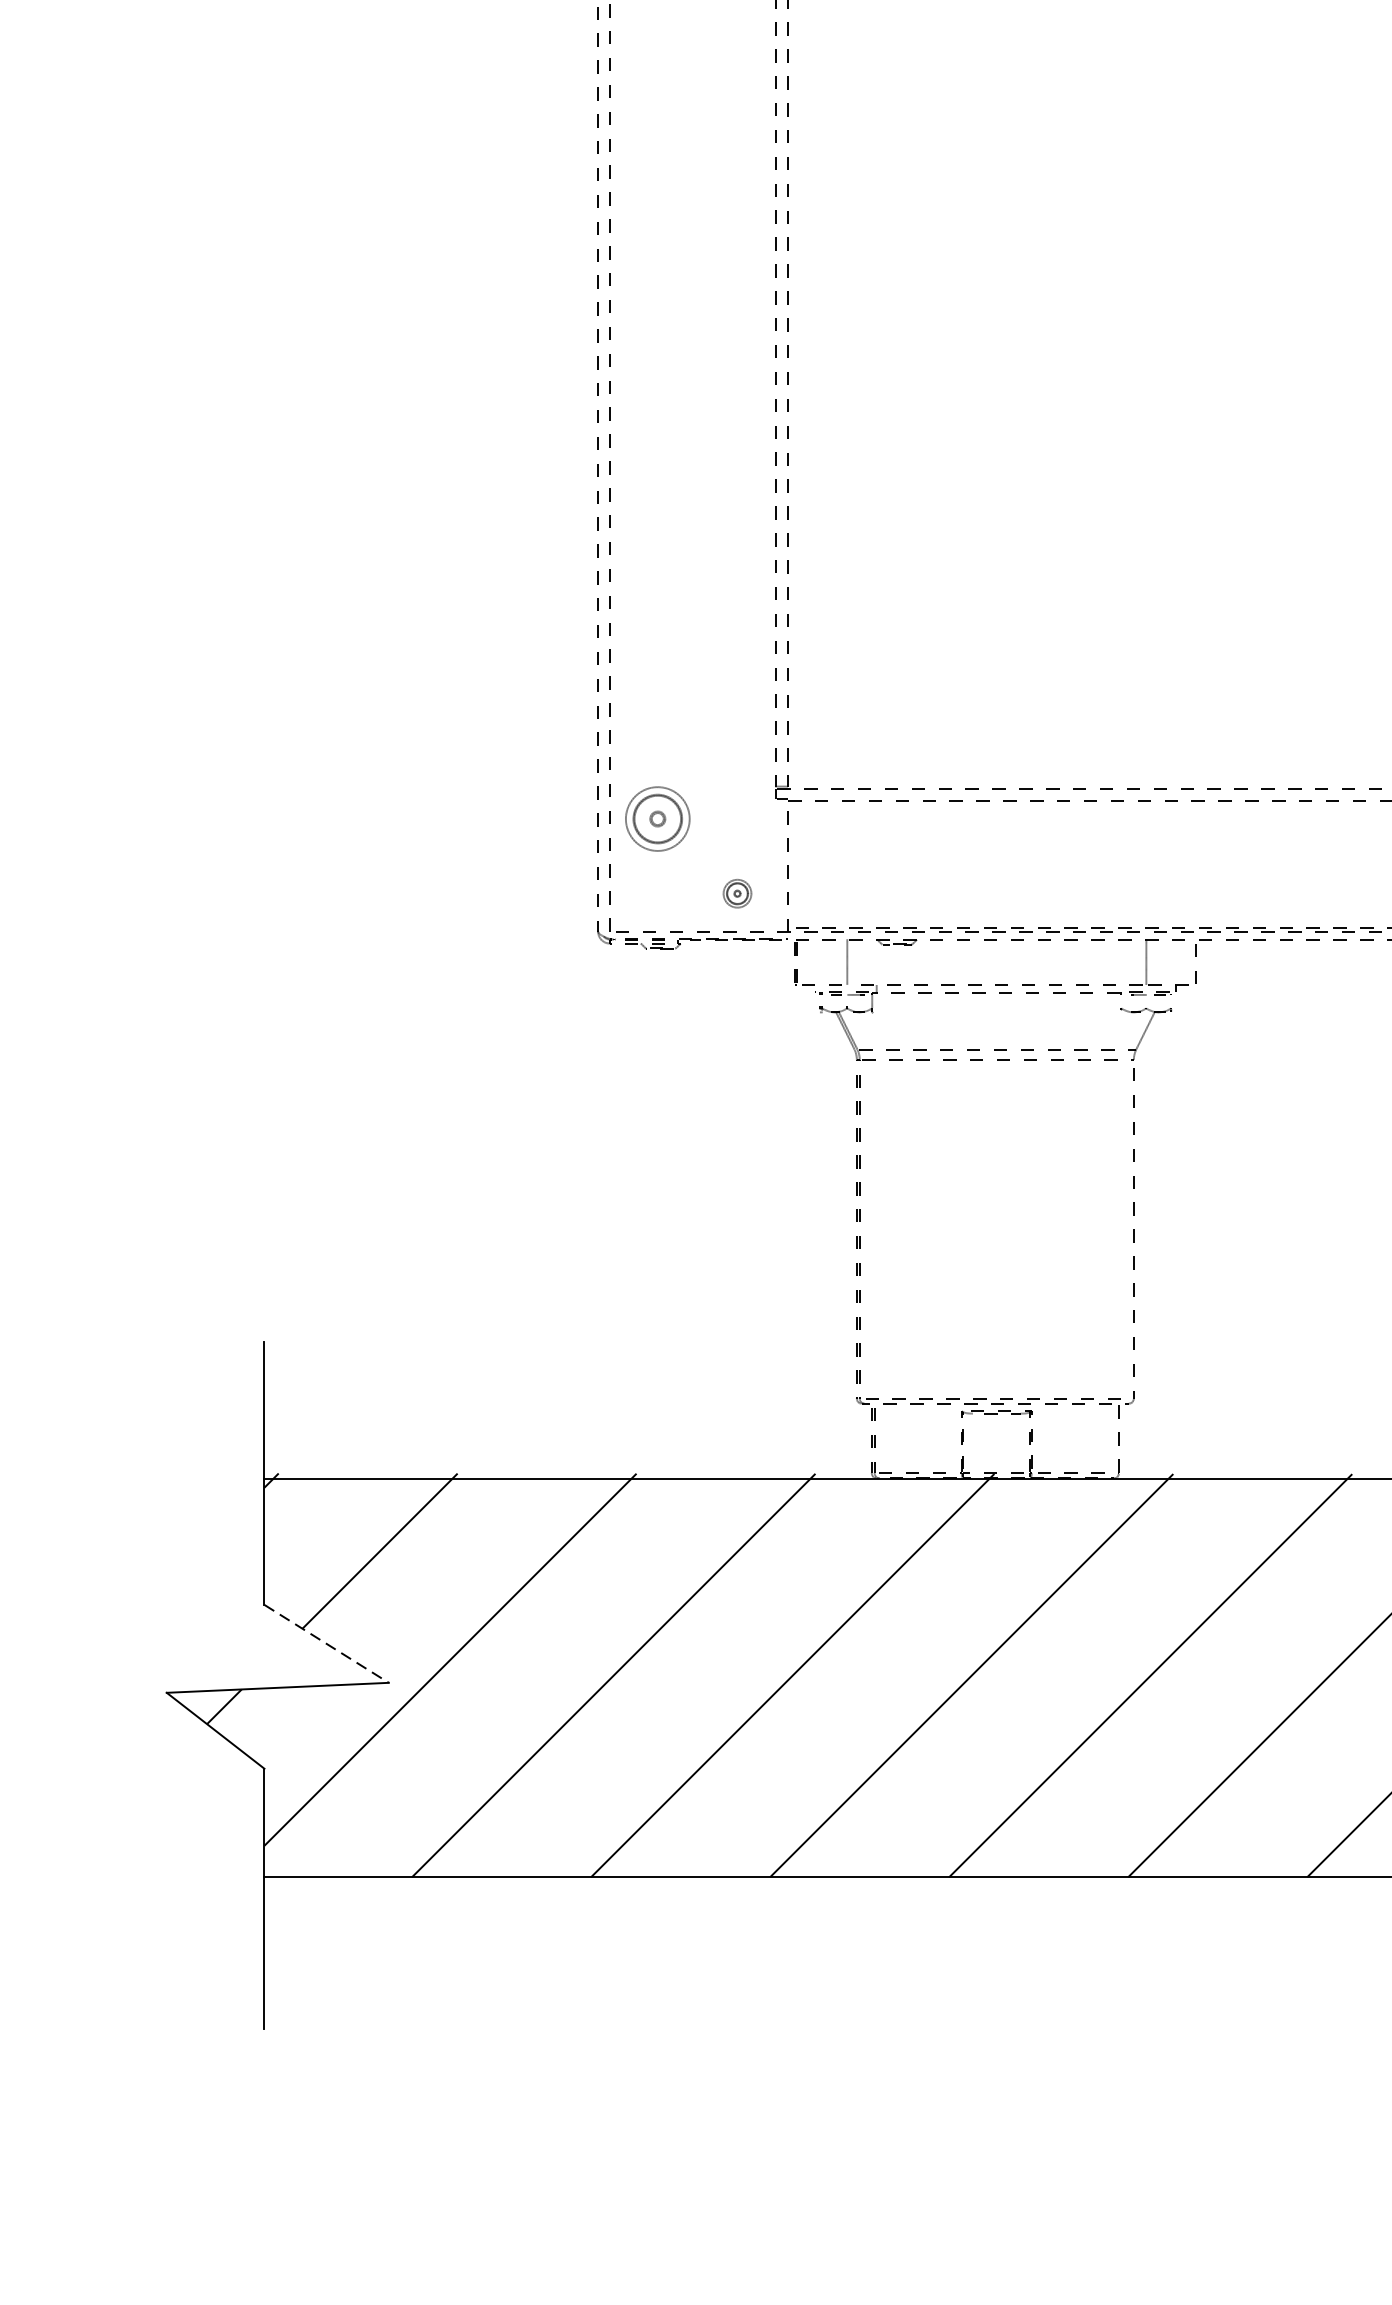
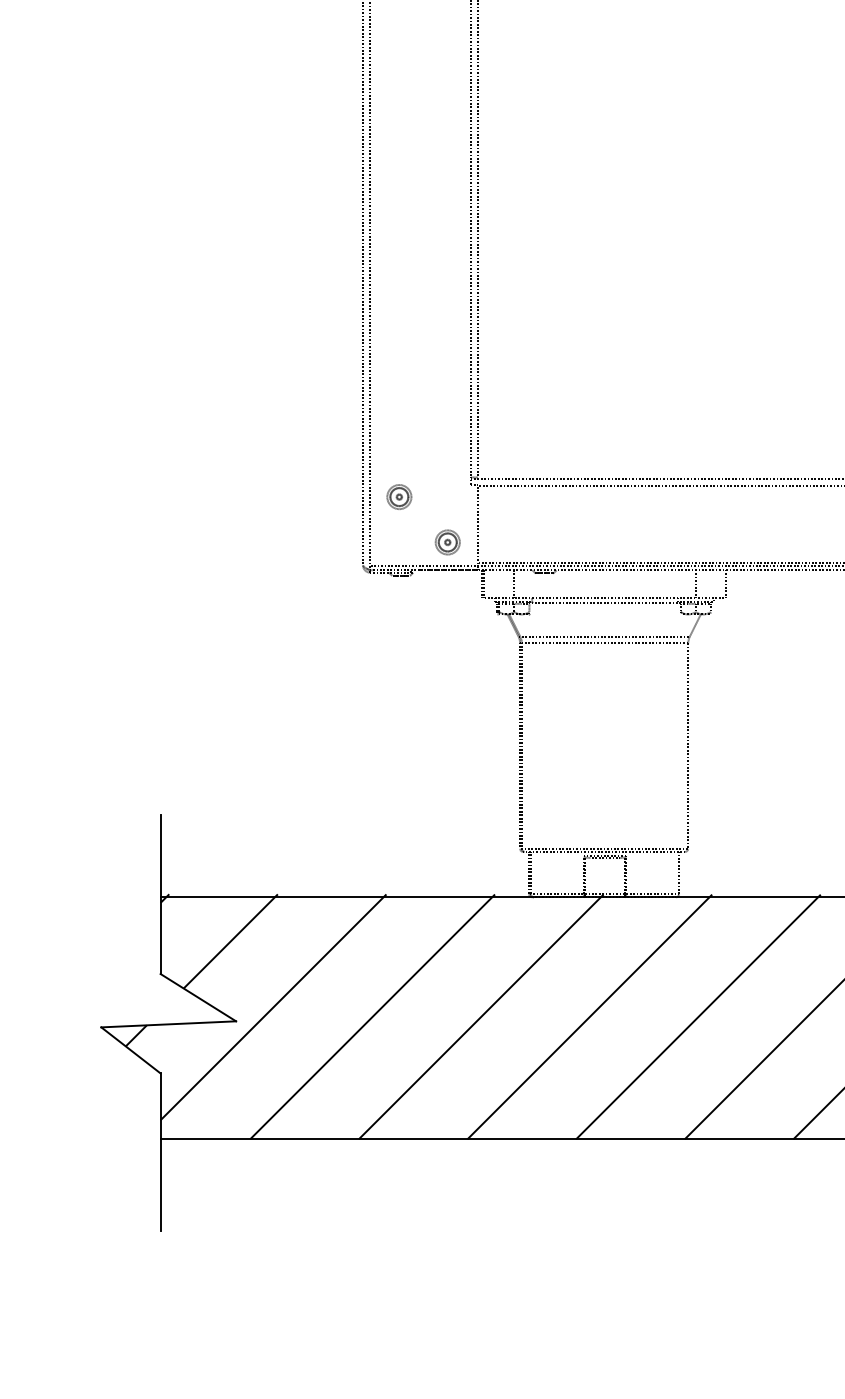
part: (658, 817) -> (399, 496), size x0.62
part: (737, 893) -> (447, 542), size x1.43
line: (326, 1643) -> (198, 997), dashed -> solid

